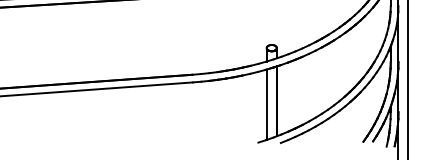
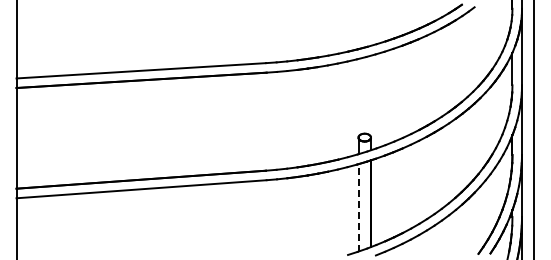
line: (266, 104) -> (358, 207), solid -> dashed

